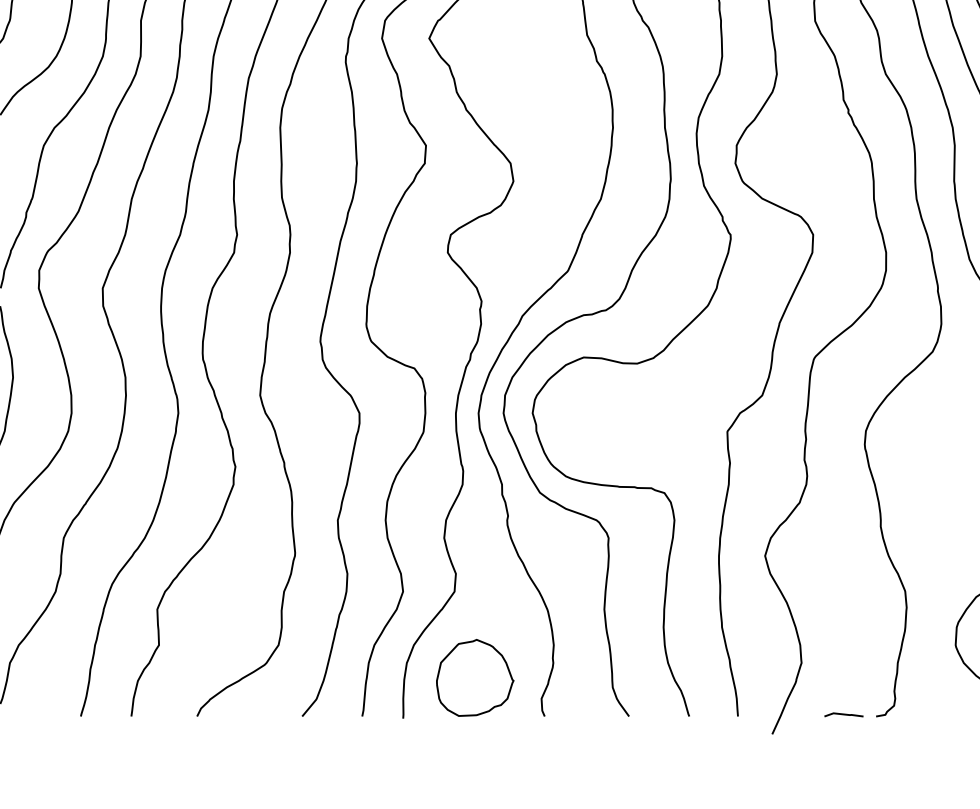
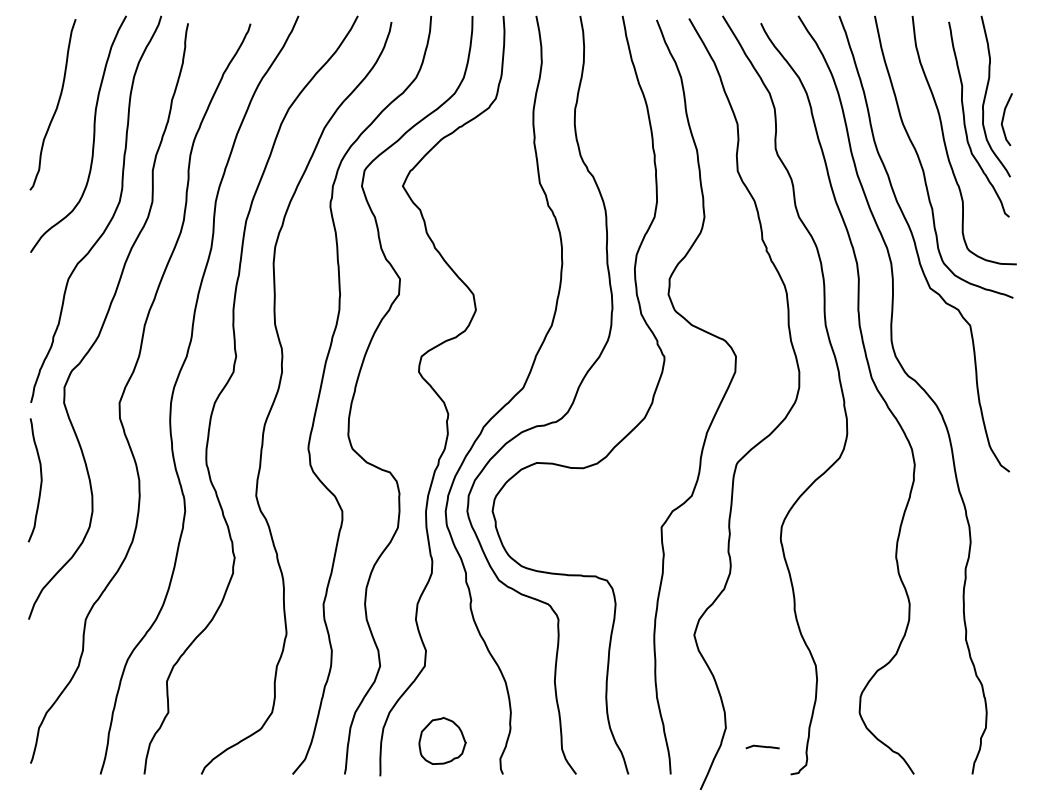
part: (474, 677) -> (442, 740), size x0.7
line: (843, 714) -> (762, 746), moved

